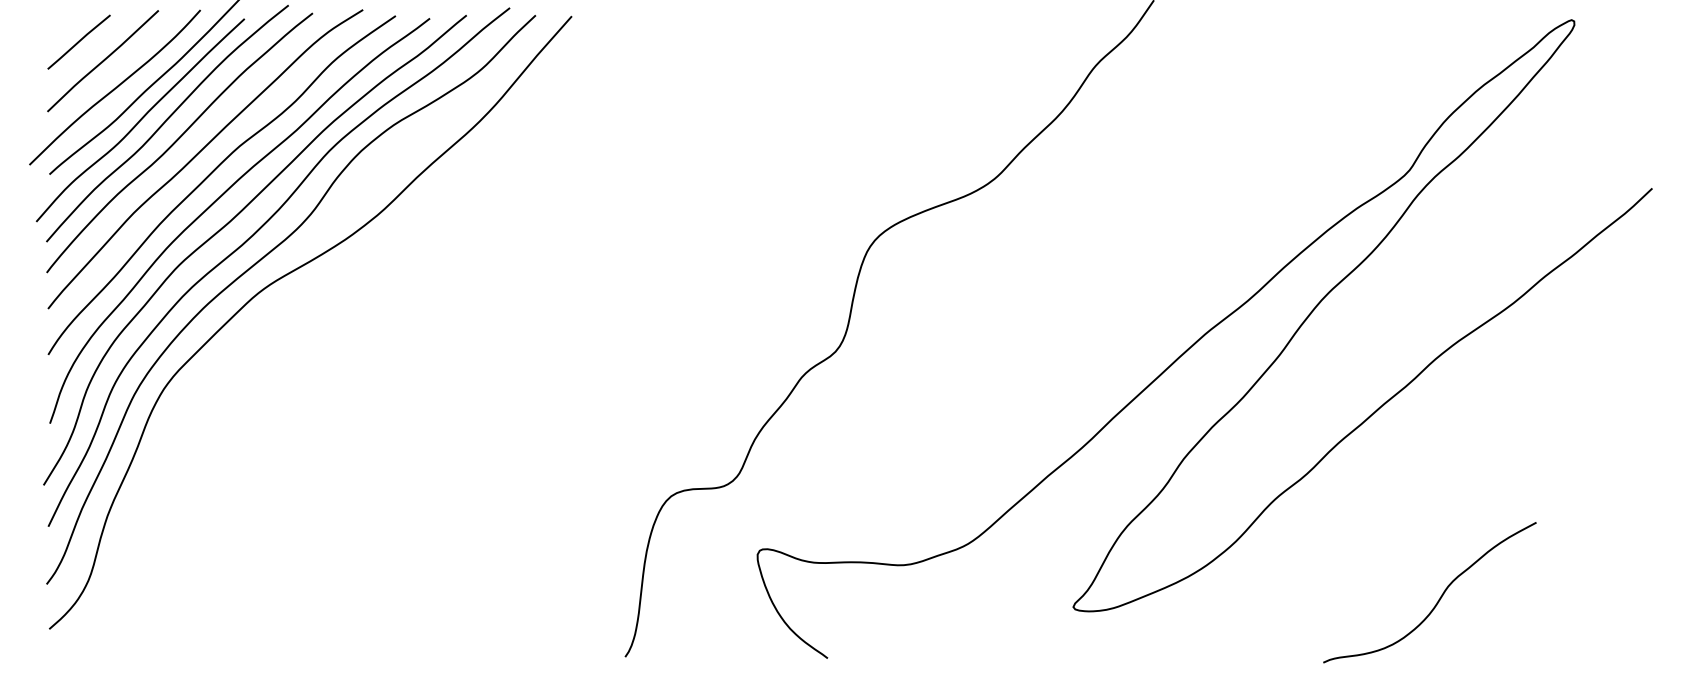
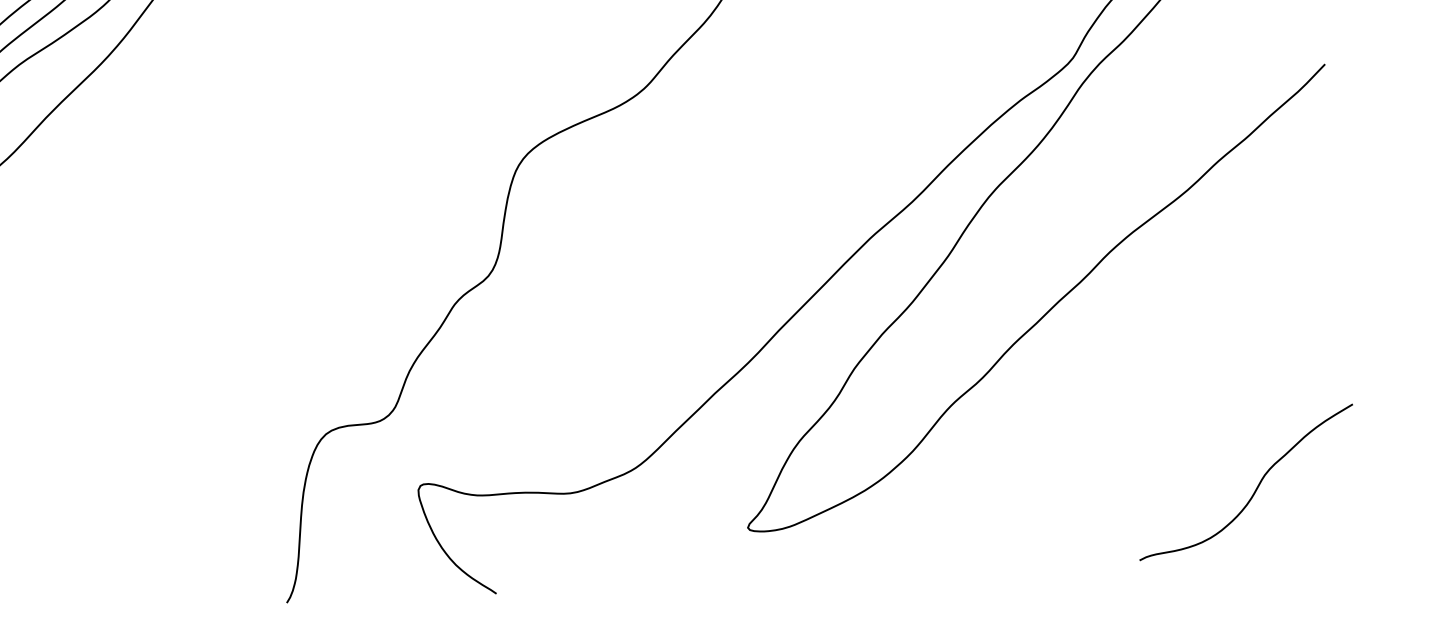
curve: (1439, 597) -> (1256, 486), moved

